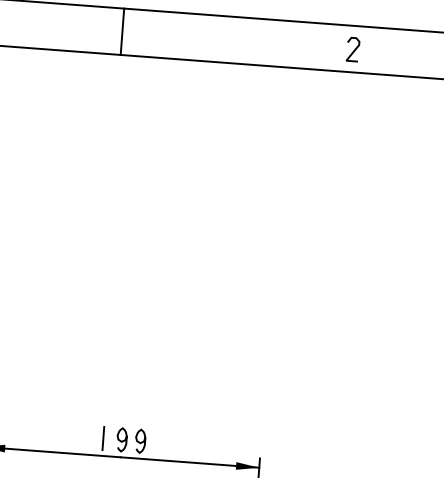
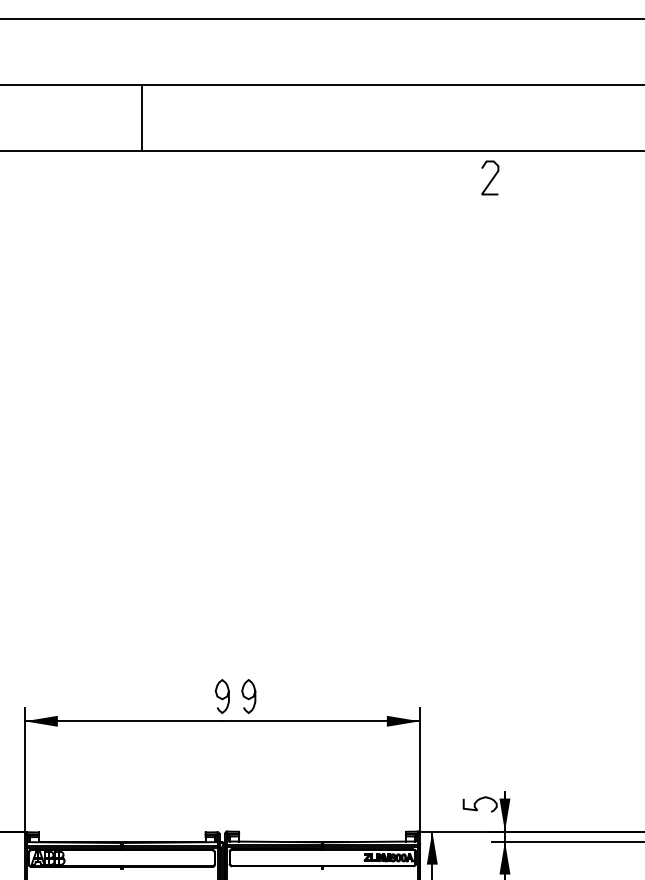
line: (122, 31) -> (141, 118), moved
curve: (353, 50) -> (491, 178), moved
line: (103, 438) -> (195, 696), removed

